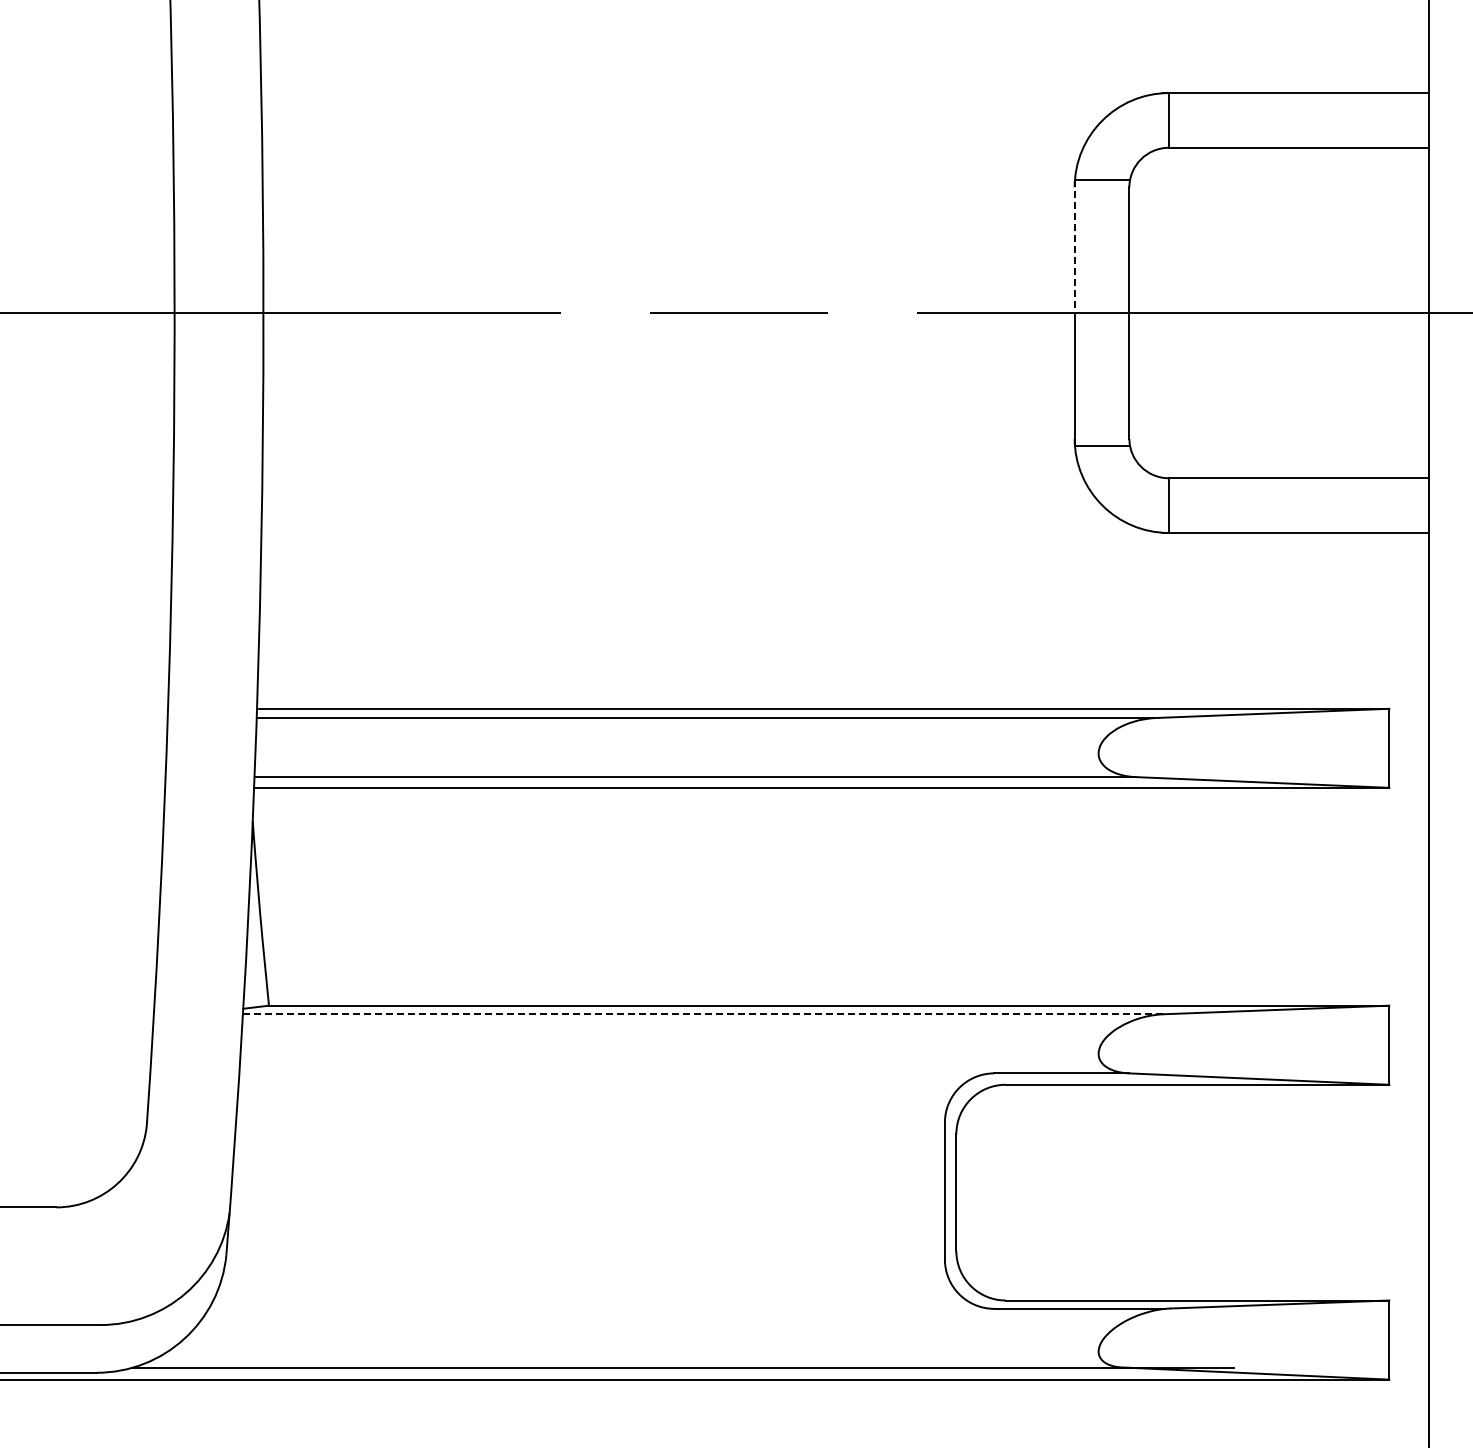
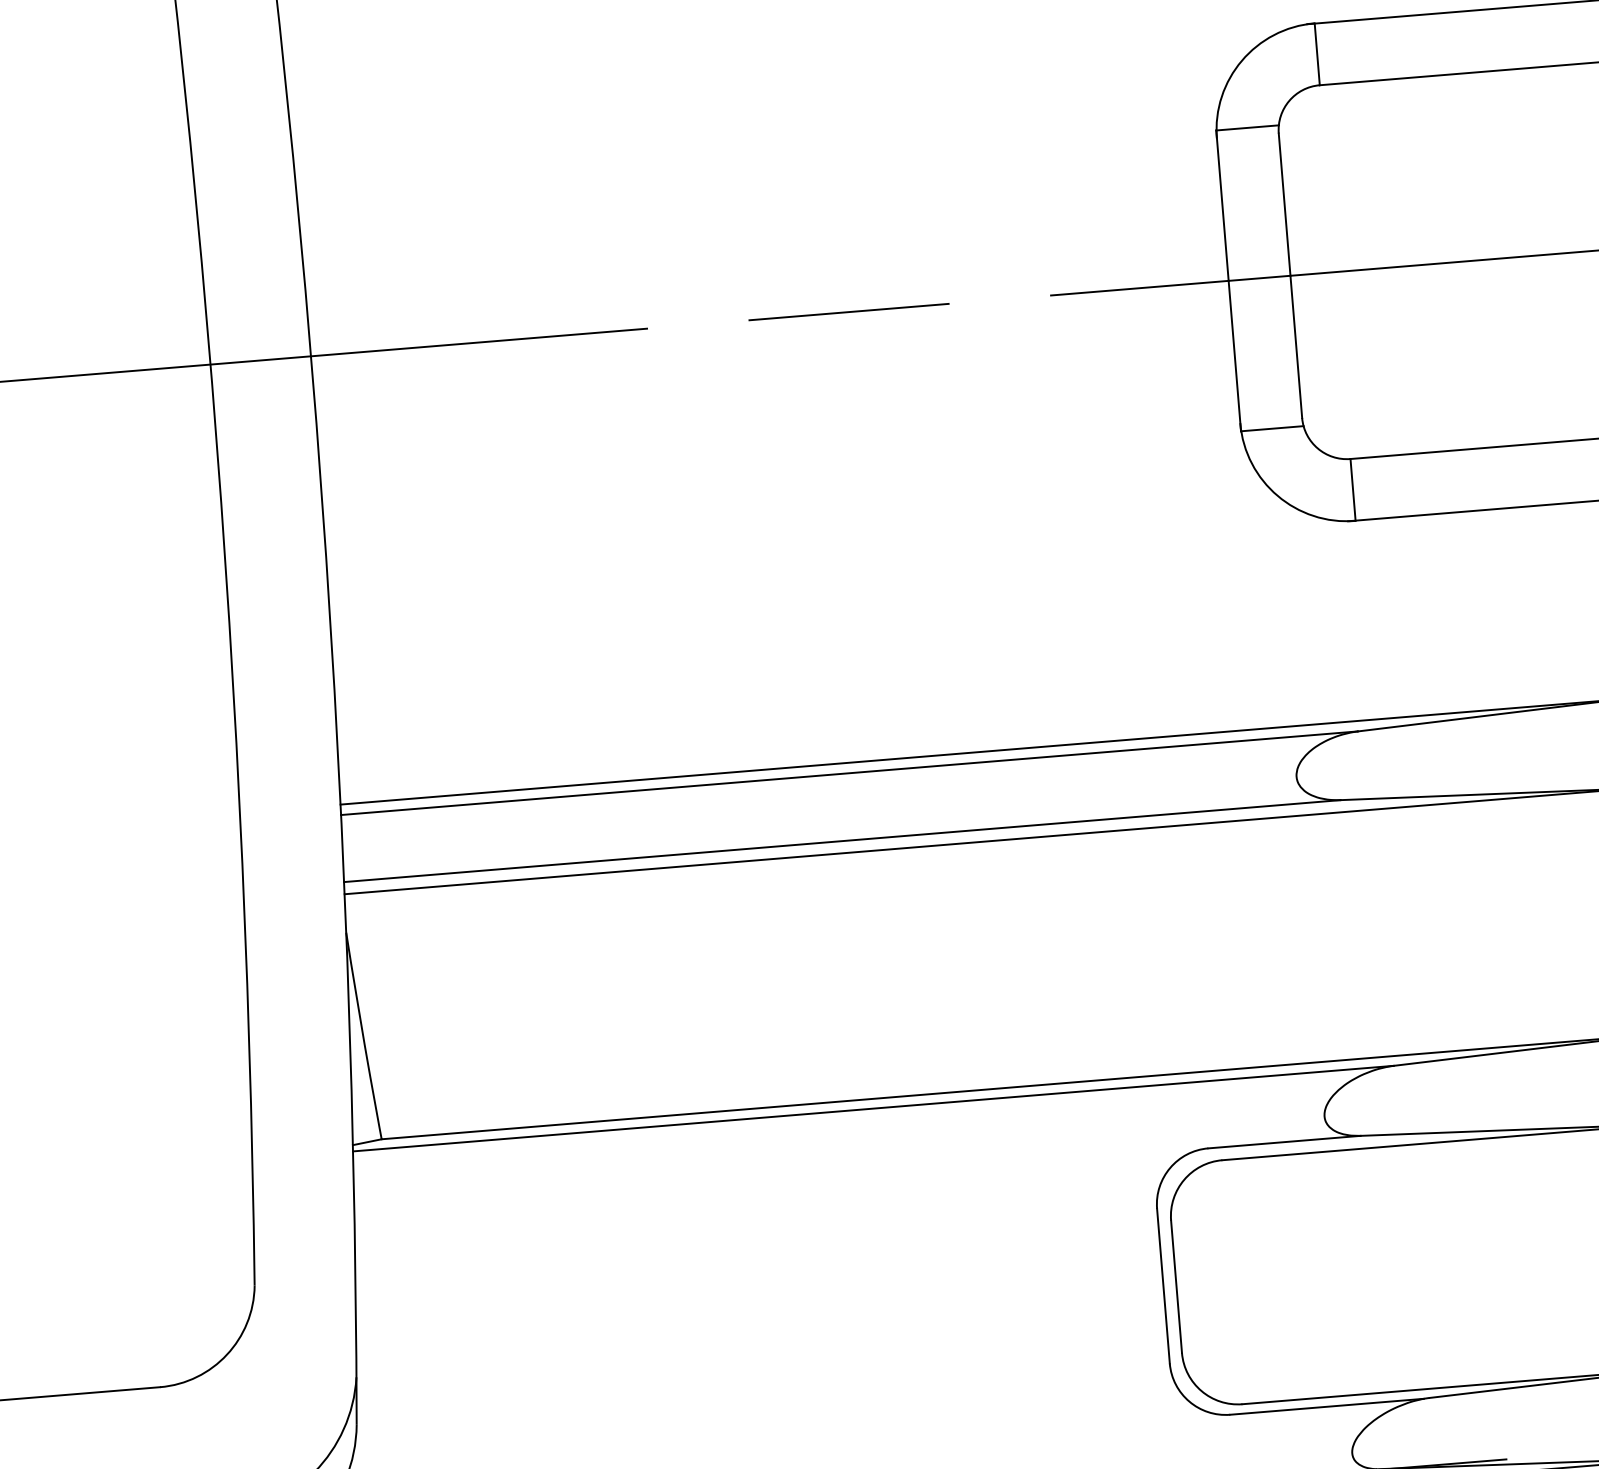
line: (1074, 247) -> (1222, 206), dashed -> solid
line: (702, 1014) -> (872, 1108), dashed -> solid

